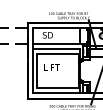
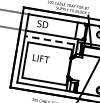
line: (56, 48) -> (49, 39), solid -> dashed

